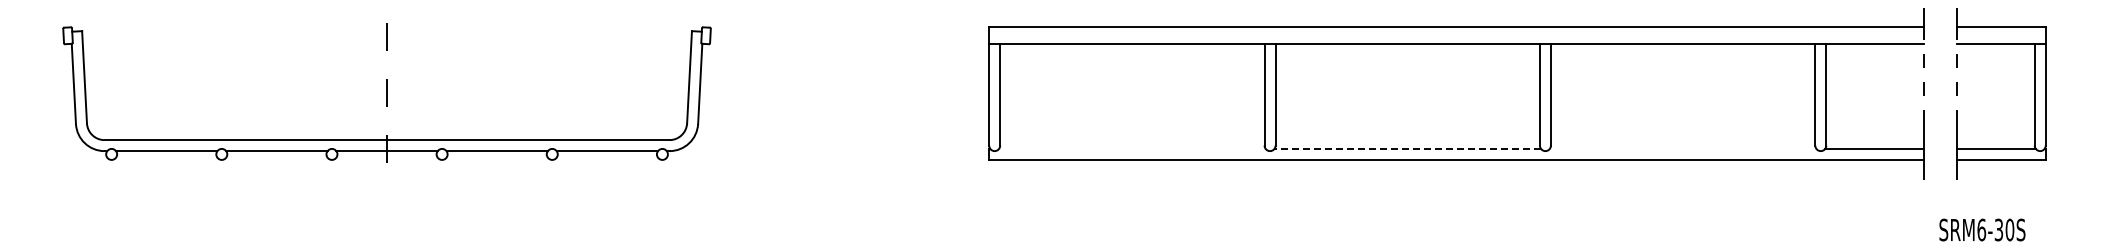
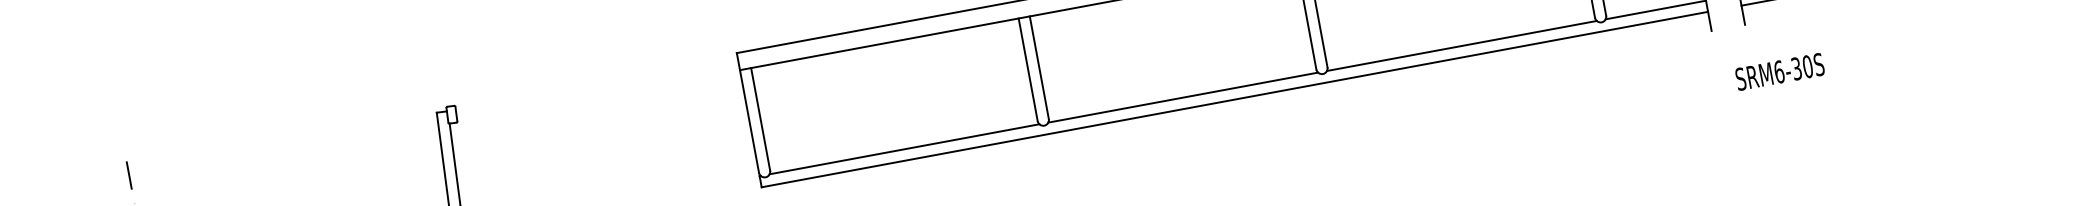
line: (1132, 148) -> (904, 148), added
line: (1407, 148) -> (1182, 97), dashed -> solid
line: (1682, 148) -> (1461, 45), added

